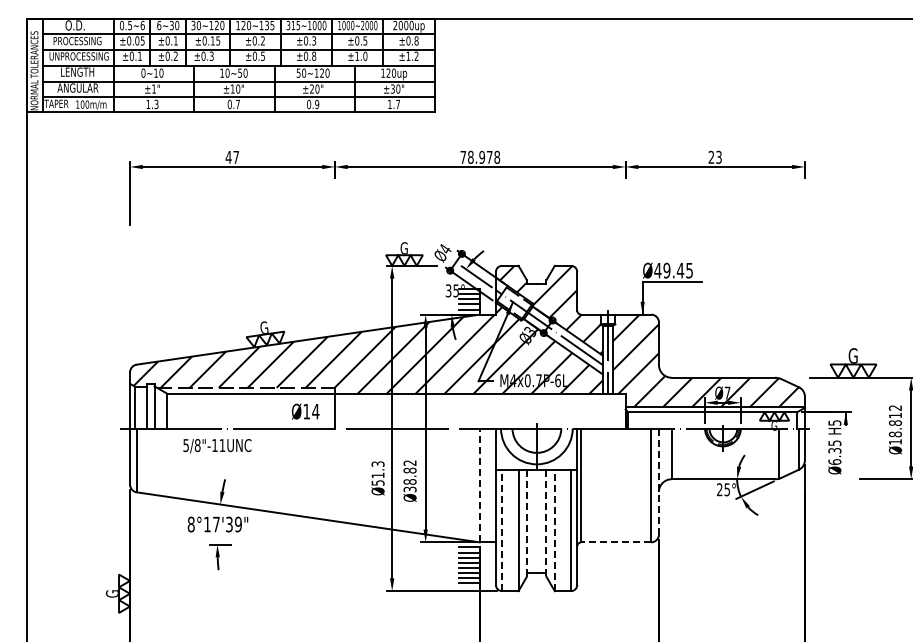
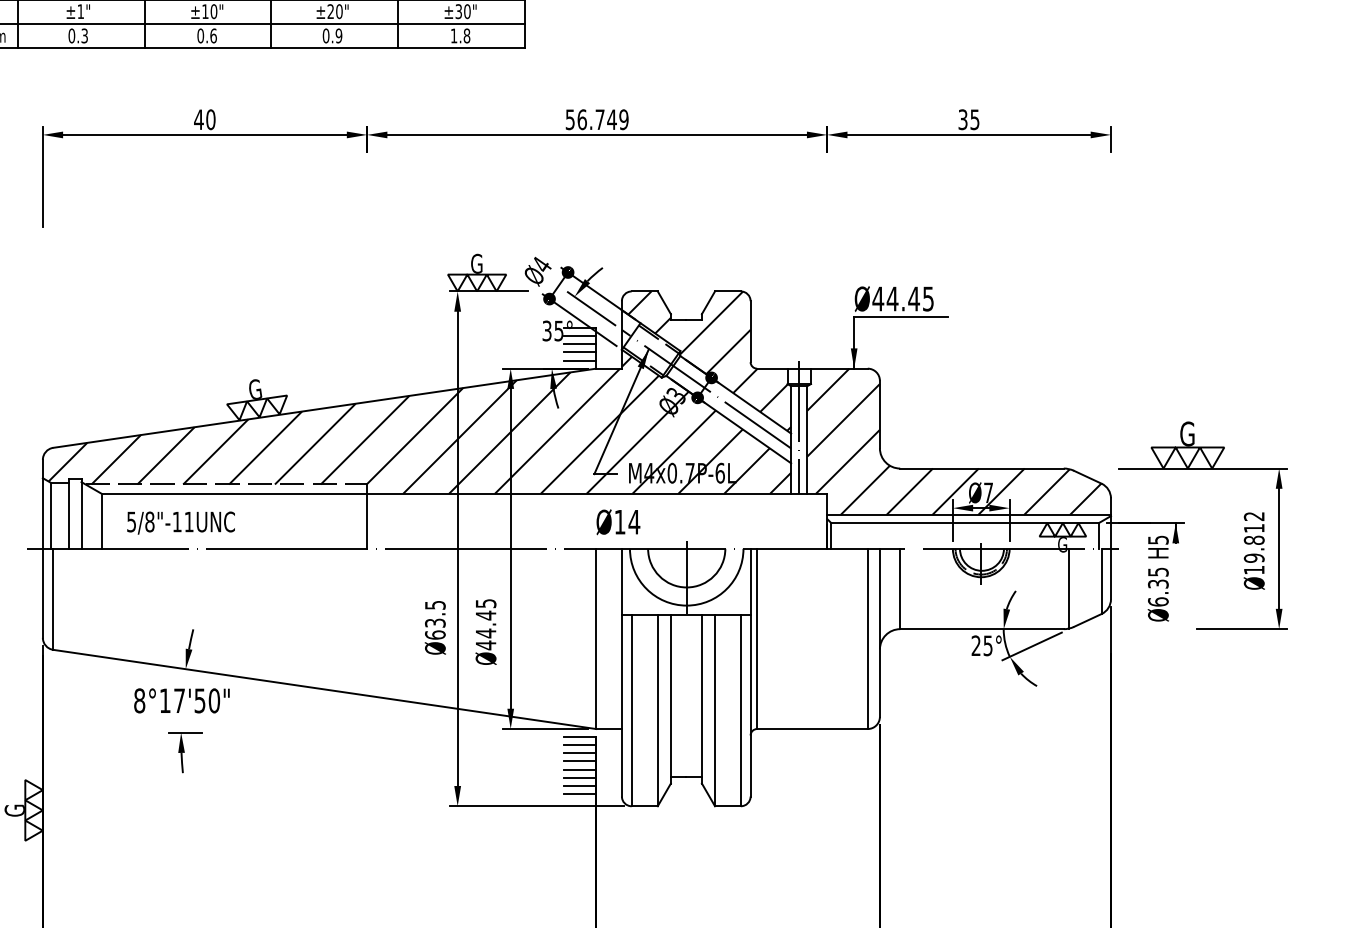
text: (148, 104) -> (72, 36), 1.3 -> 0.3
text: (237, 104) -> (212, 36), 0.7 -> 0.6
text: (398, 104) -> (467, 36), 1.7 -> 1.8
text: (236, 156) -> (211, 118), 47 -> 40
text: (480, 156) -> (597, 118), 78.978 -> 56.749
text: (714, 156) -> (967, 118), 23 -> 35
text: (666, 270) -> (891, 298), Ø49.45 -> Ø44.45
text: (305, 411) -> (618, 521), moved
text: (895, 434) -> (1254, 558), Ø18.812 -> Ø19.812
text: (217, 446) -> (181, 523), moved
text: (377, 473) -> (434, 620), Ø51.3 -> Ø63.5
text: (409, 476) -> (485, 624), Ø38.82 -> Ø44.45
line: (658, 482) -> (879, 634), dashed -> solid
line: (479, 485) -> (595, 639), dashed -> solid
text: (233, 524) -> (206, 700), 8°17'39" -> 8°17'50"
line: (526, 524) -> (670, 700), dashed -> solid
line: (546, 524) -> (701, 700), dashed -> solid
line: (502, 530) -> (632, 710), dashed -> solid
line: (554, 530) -> (714, 710), dashed -> solid
line: (616, 542) -> (812, 729), dashed -> solid

